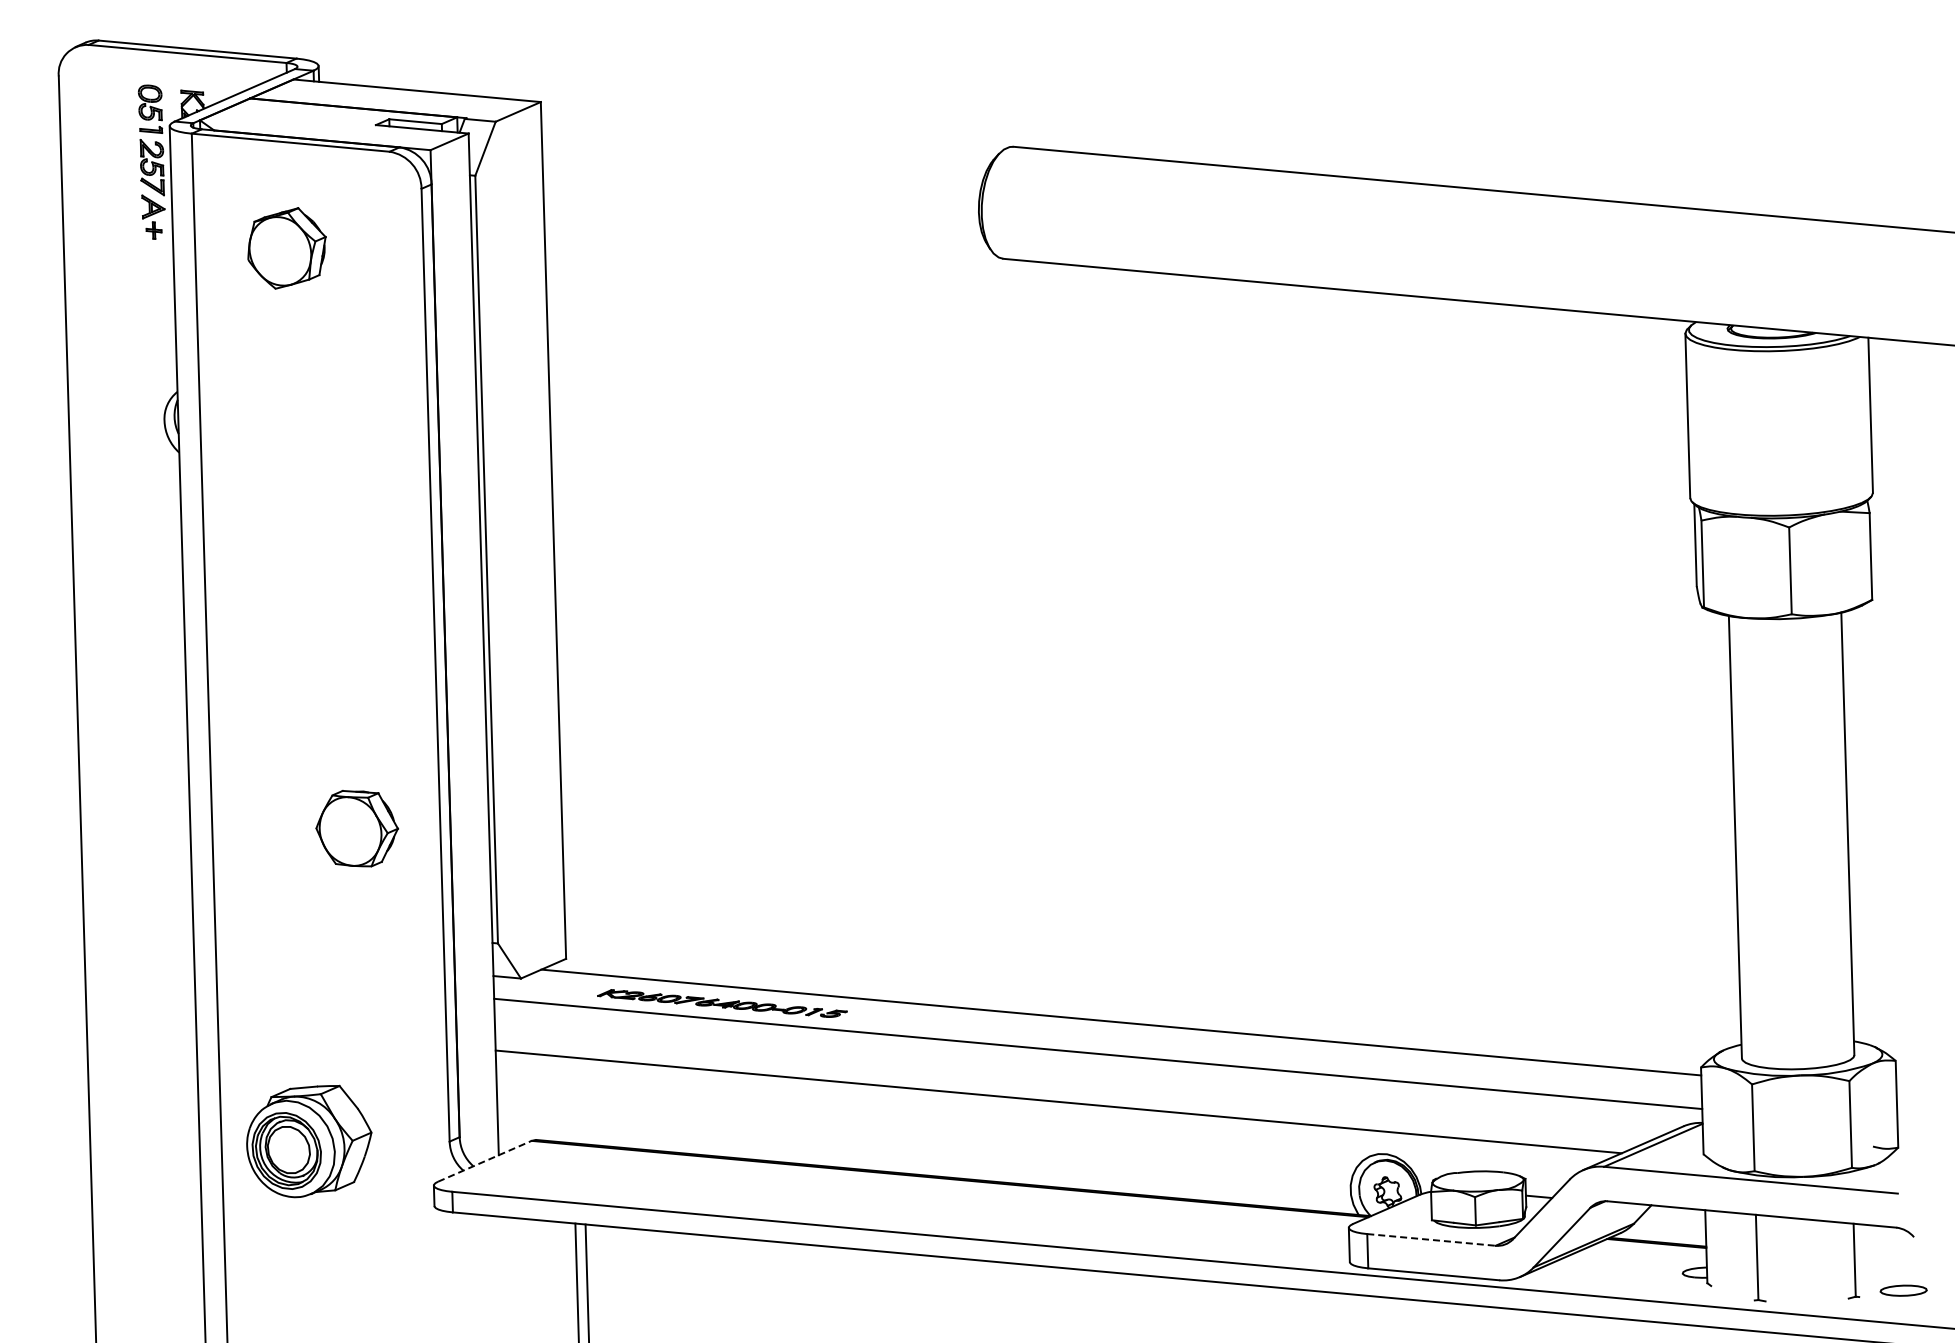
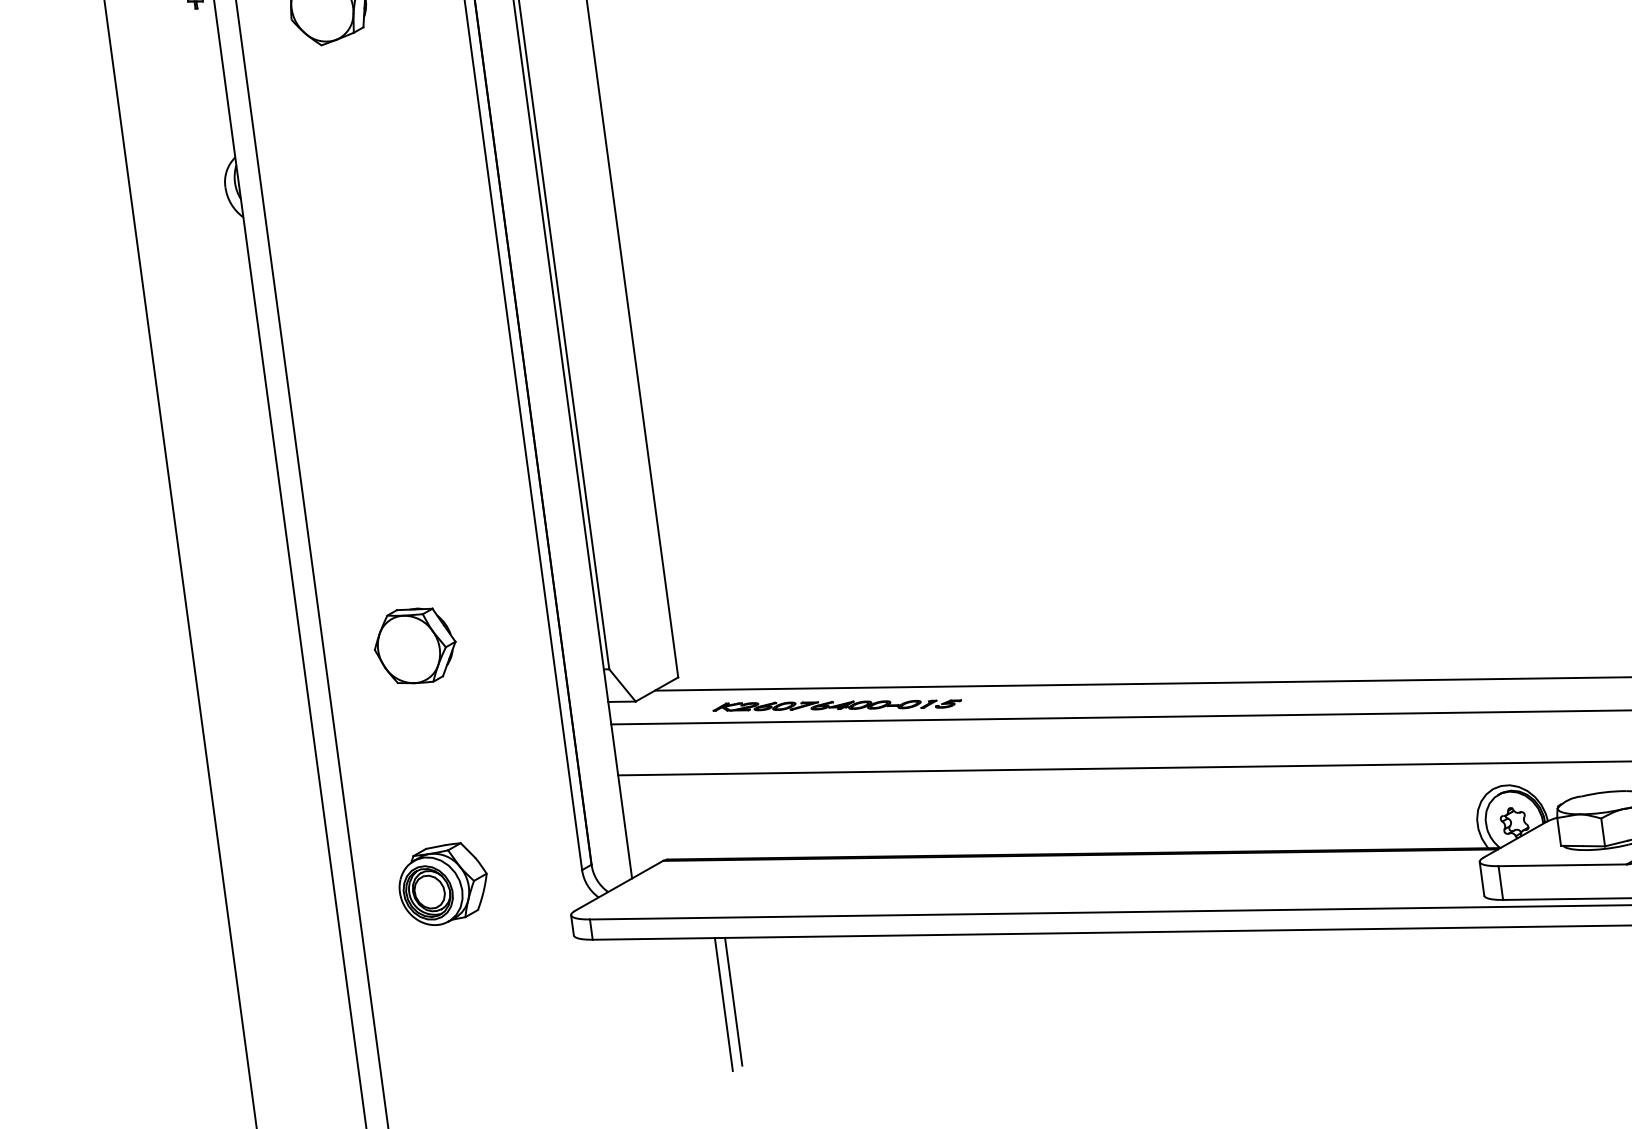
part: (356, 828) -> (414, 645), moved
part: (309, 1141) -> (443, 884), size x0.71
line: (485, 1161) -> (619, 886), dashed -> solid
line: (1431, 1239) -> (1562, 864), dashed -> solid

